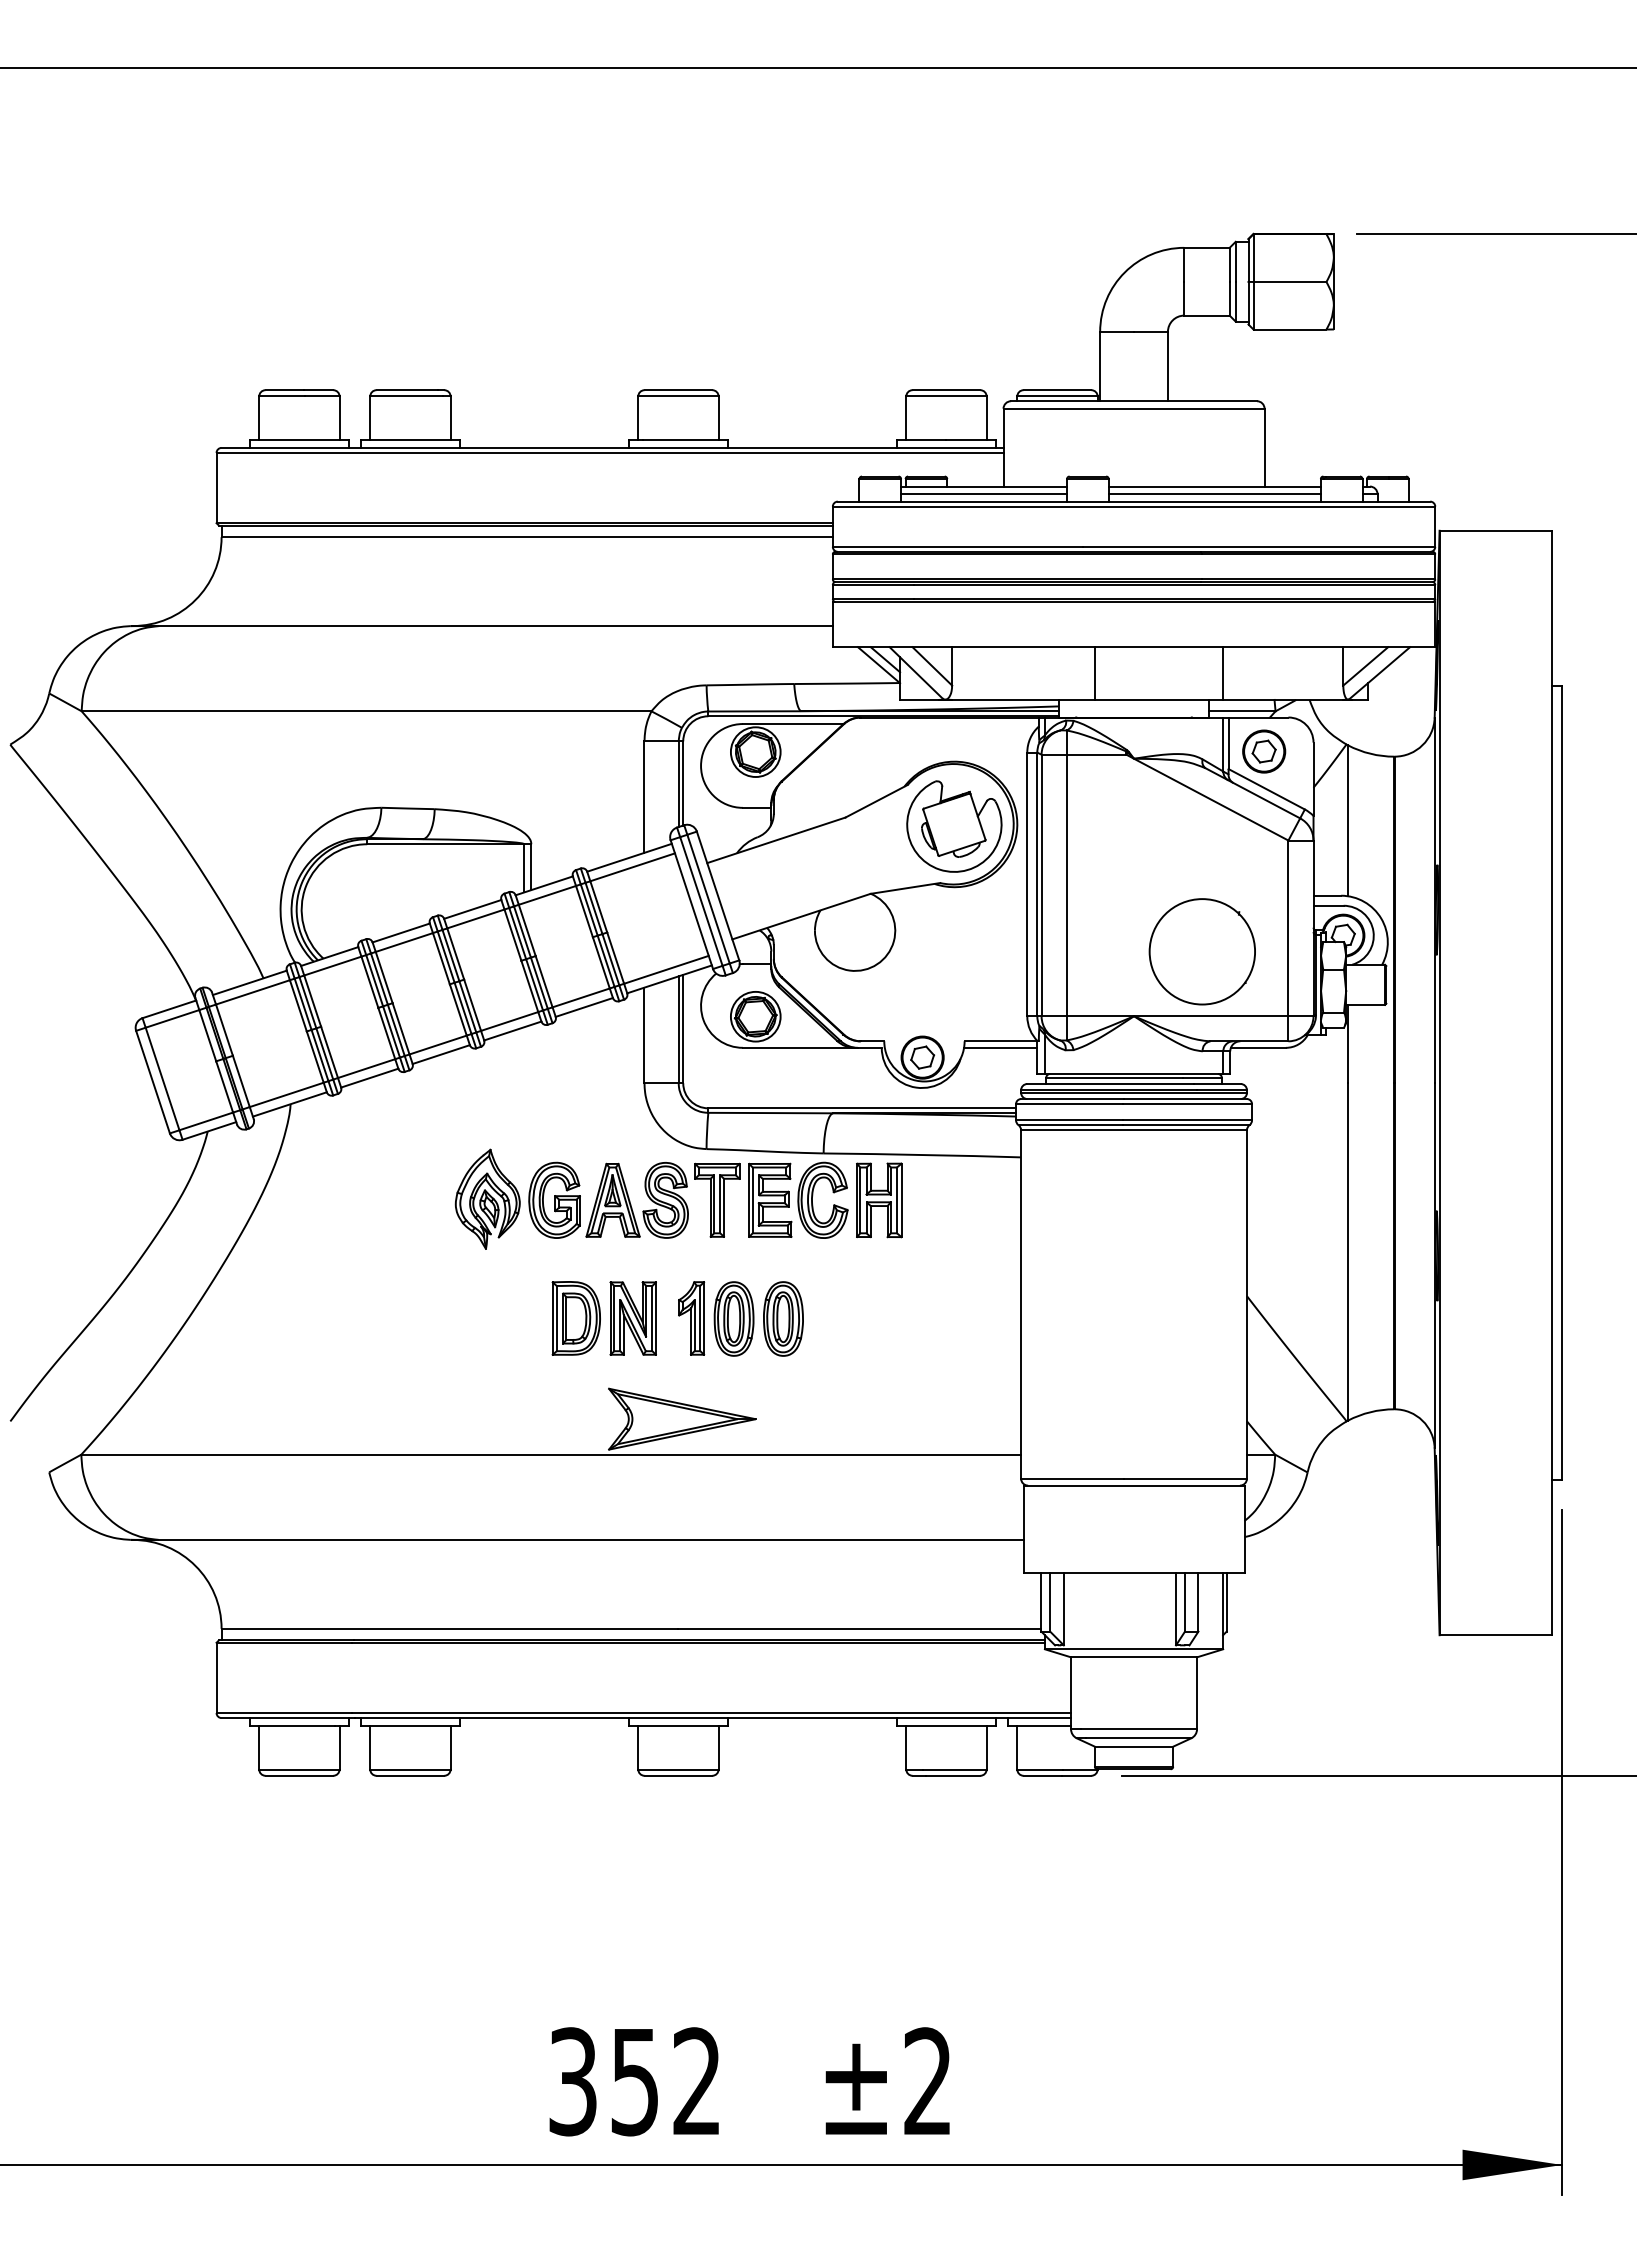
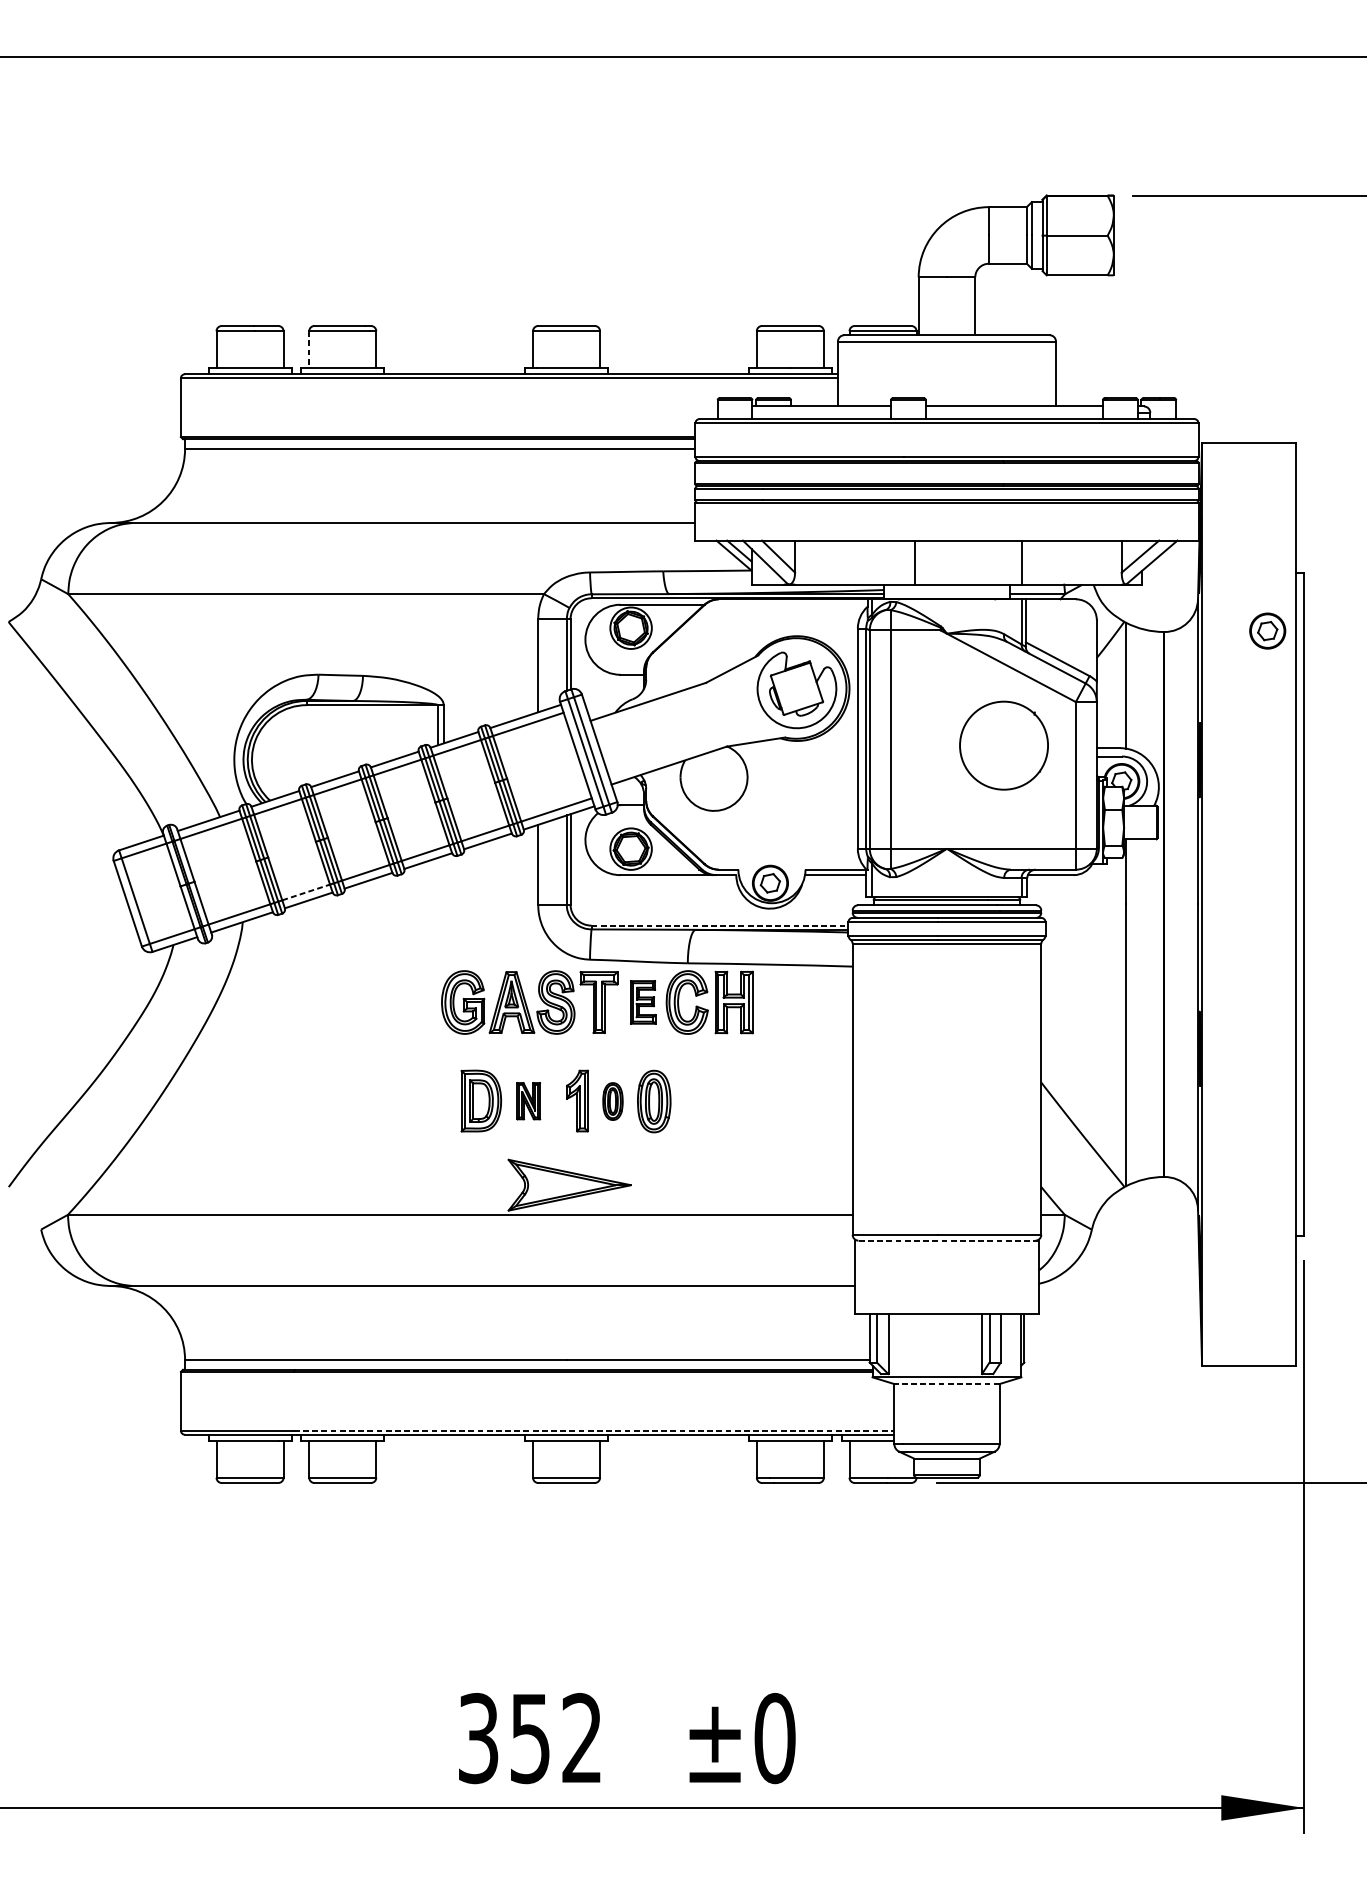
line: (370, 418) -> (309, 349), solid -> dashed
line: (984, 494) -> (822, 413), removed
line: (1214, 494) -> (1014, 413), removed
part: (1264, 751) -> (1268, 631), moved
part: (1201, 951) -> (1003, 745), moved
line: (367, 1068) -> (306, 892), solid -> dashed
line: (862, 1108) -> (720, 925), solid -> dashed
part: (487, 1198) -> (407, 1000), removed
part: (770, 1199) -> (643, 1001), size x0.7
part: (632, 1318) -> (528, 1101), size x0.6
part: (733, 1318) -> (612, 1101), size x0.6
line: (1133, 1485) -> (946, 1240), solid -> dashed
line: (1133, 1657) -> (946, 1384), solid -> dashed
line: (711, 1713) -> (594, 1430), solid -> dashed
text: (927, 2081) -> (774, 1738), ±2 -> ±0

